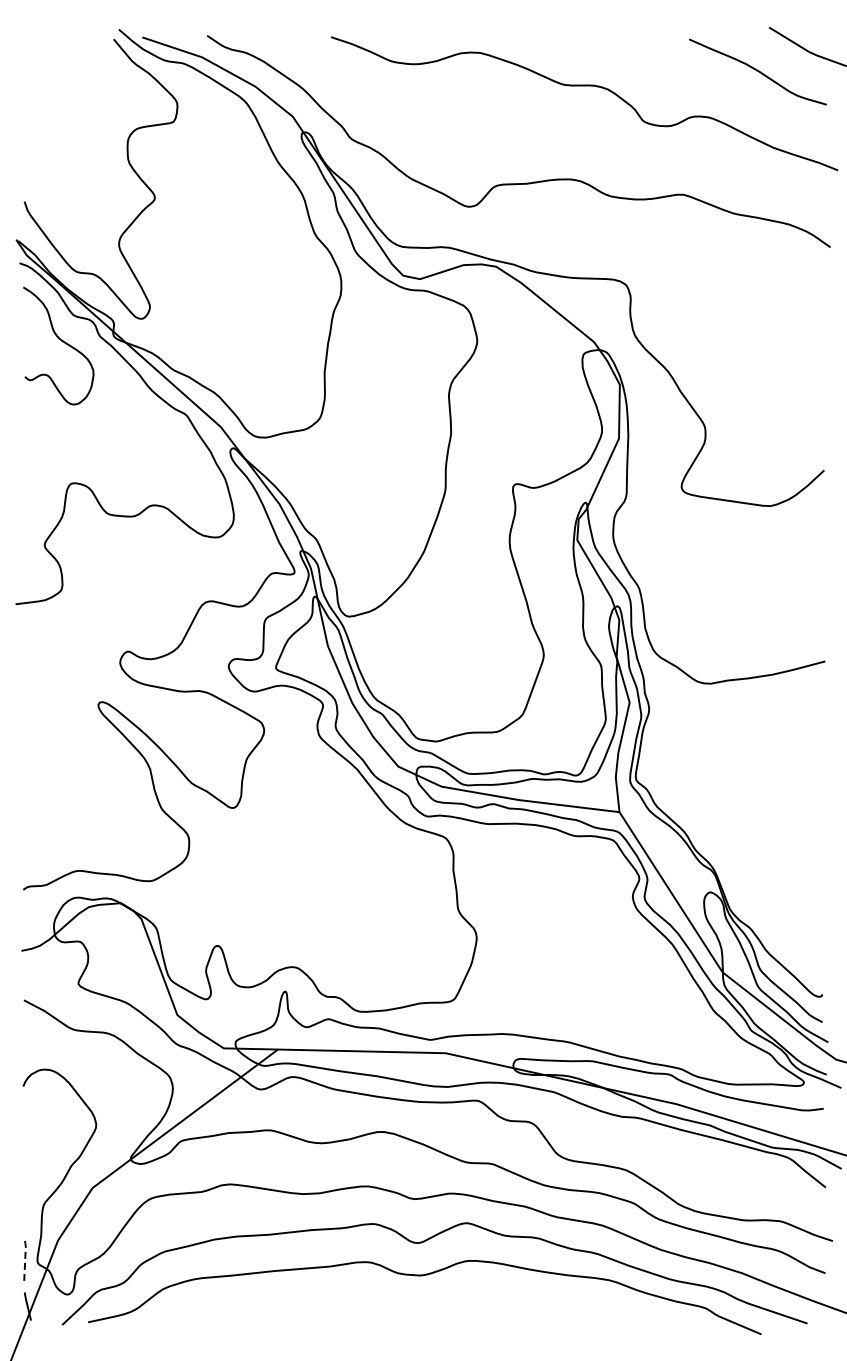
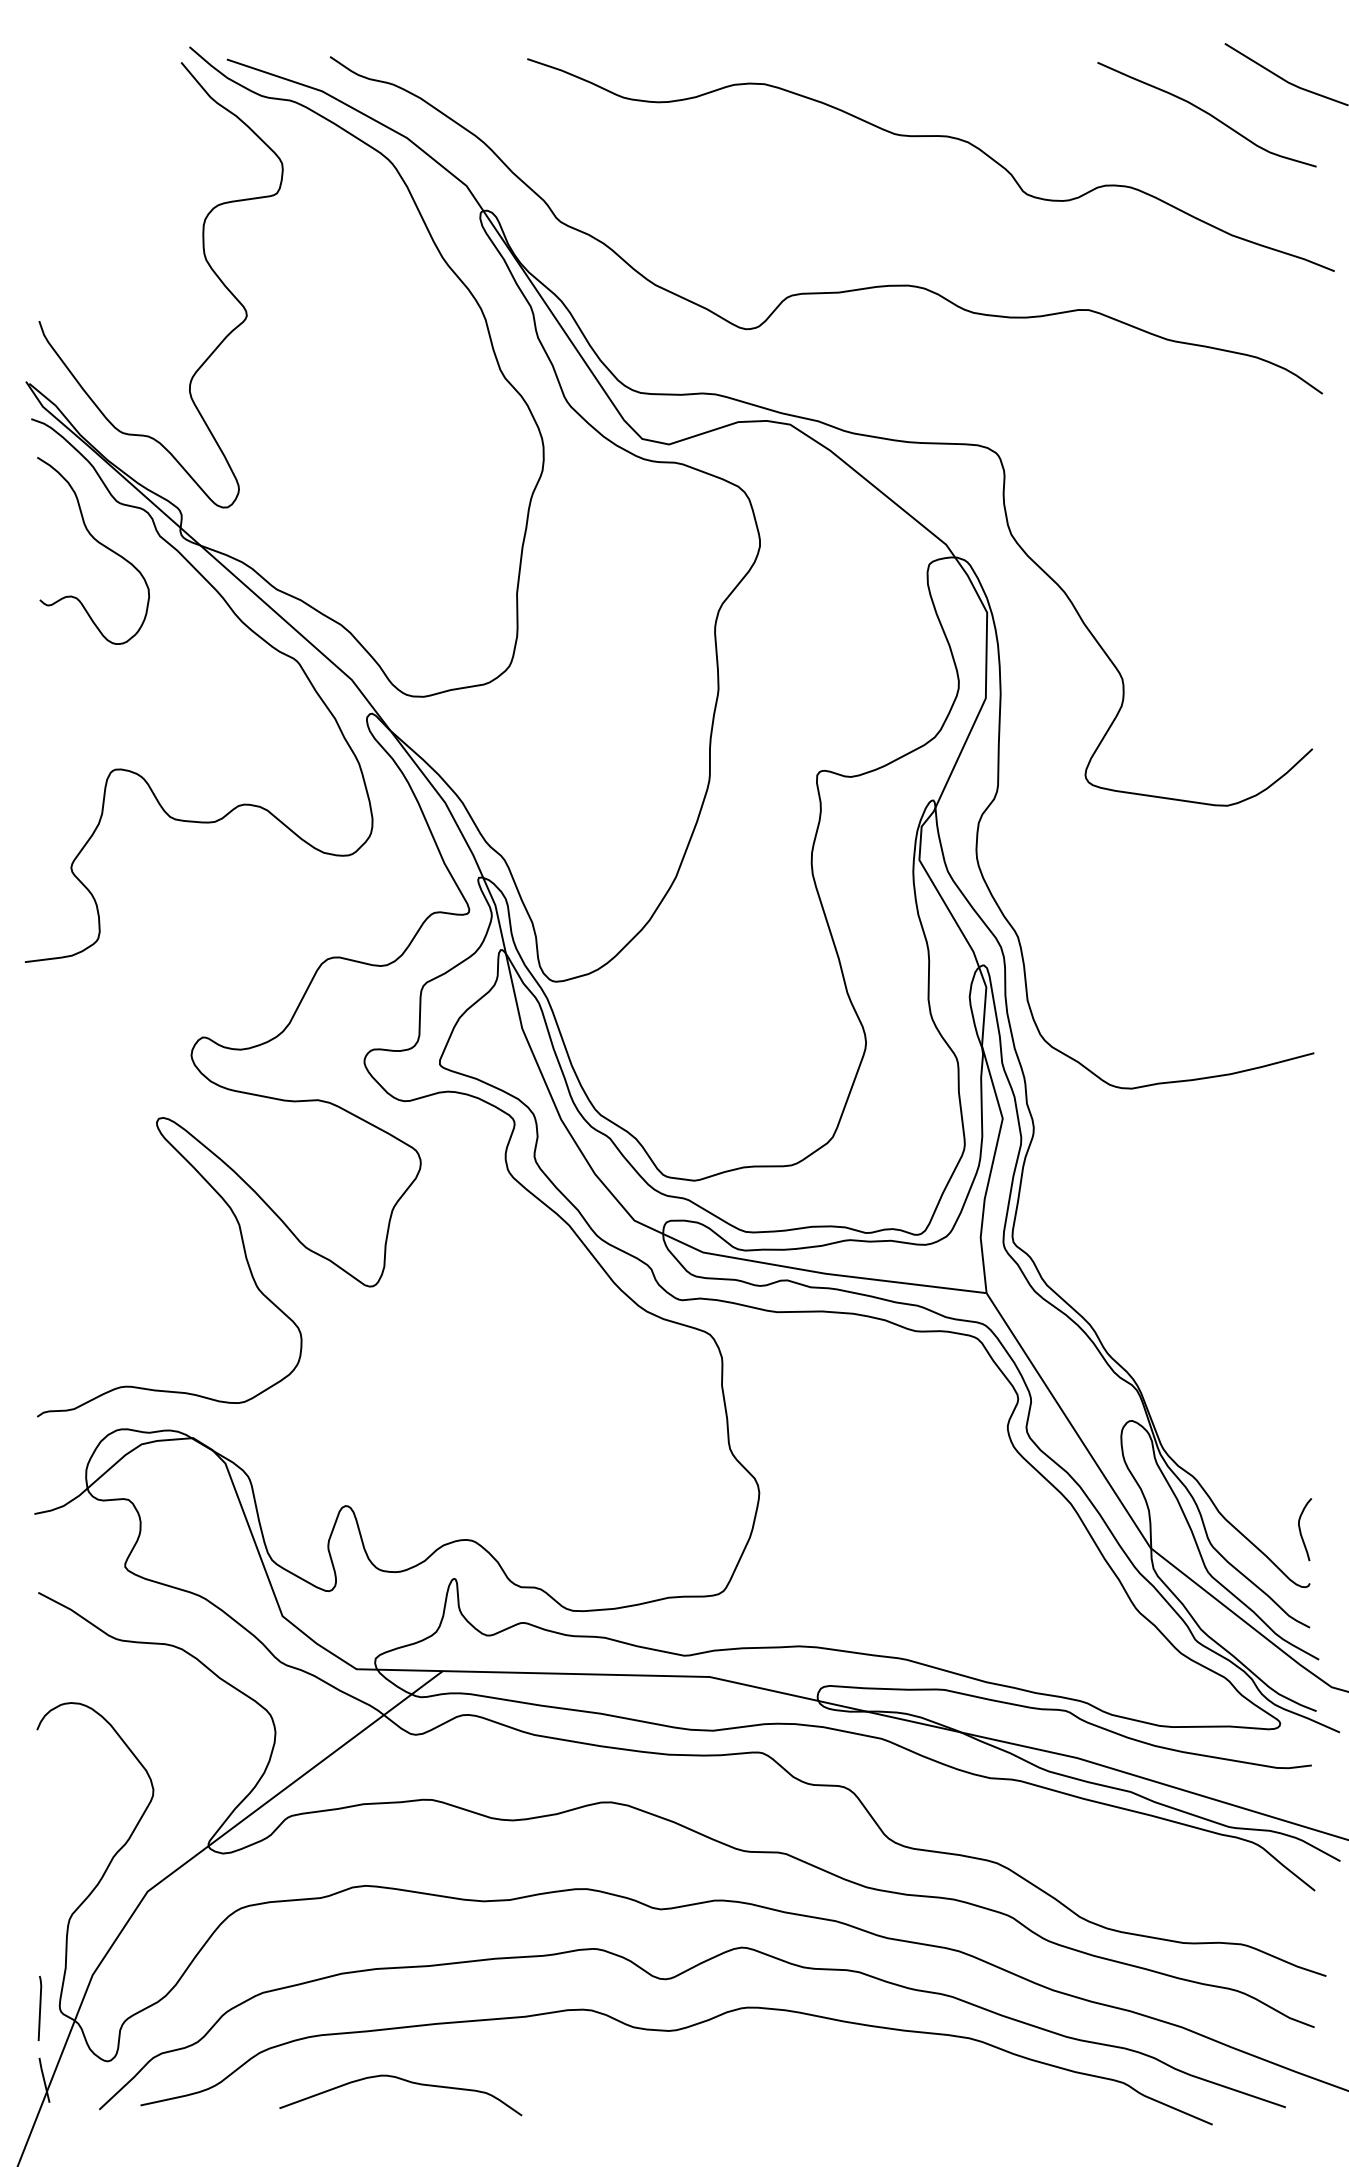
curve: (817, 960) -> (1301, 1529), added
line: (25, 1260) -> (40, 2007), dashed -> solid
curve: (253, 1307) -> (403, 2081), added

